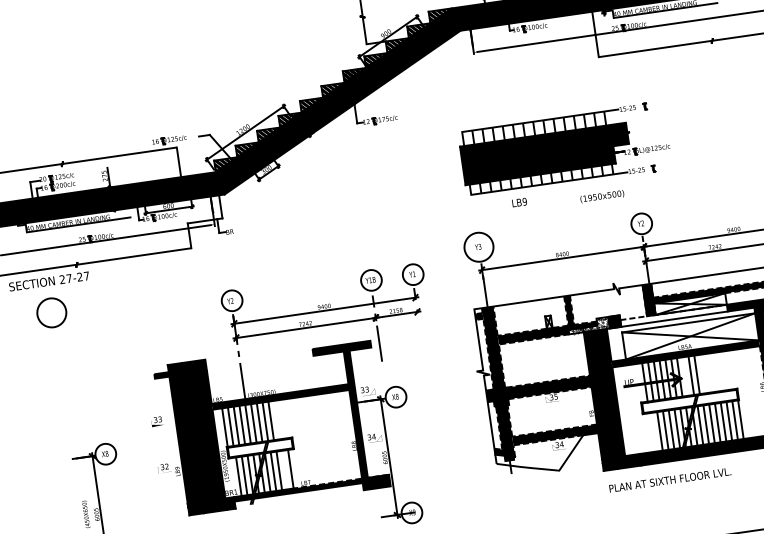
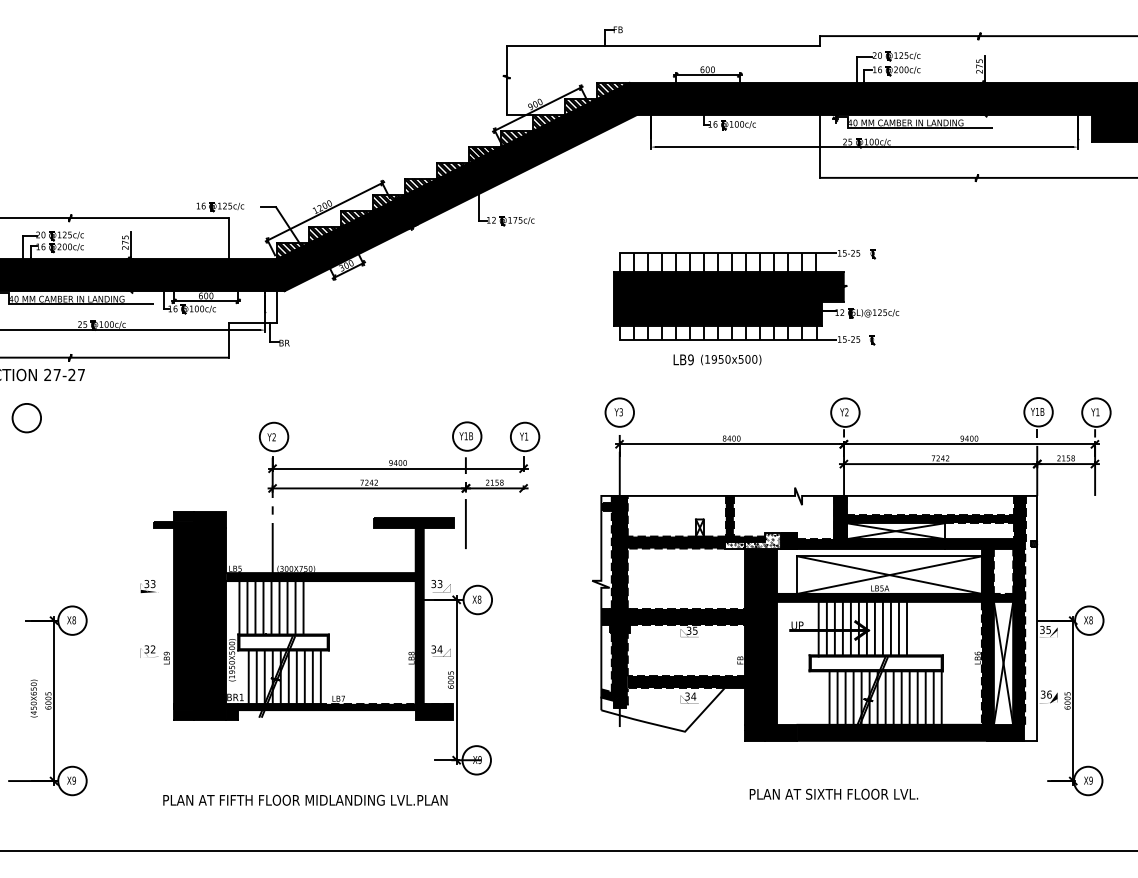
text: (602, 196) -> (731, 359), moved
circle: (478, 247) -> (619, 412), size x0.71
circle: (51, 312) -> (26, 417), size x0.71
fill: (674, 315) -> (871, 543), added
line: (708, 373) -> (906, 628), added
line: (702, 374) -> (898, 628), added
line: (685, 376) -> (874, 628), added
line: (284, 469) -> (312, 676), added
text: (669, 479) -> (833, 793), moved

